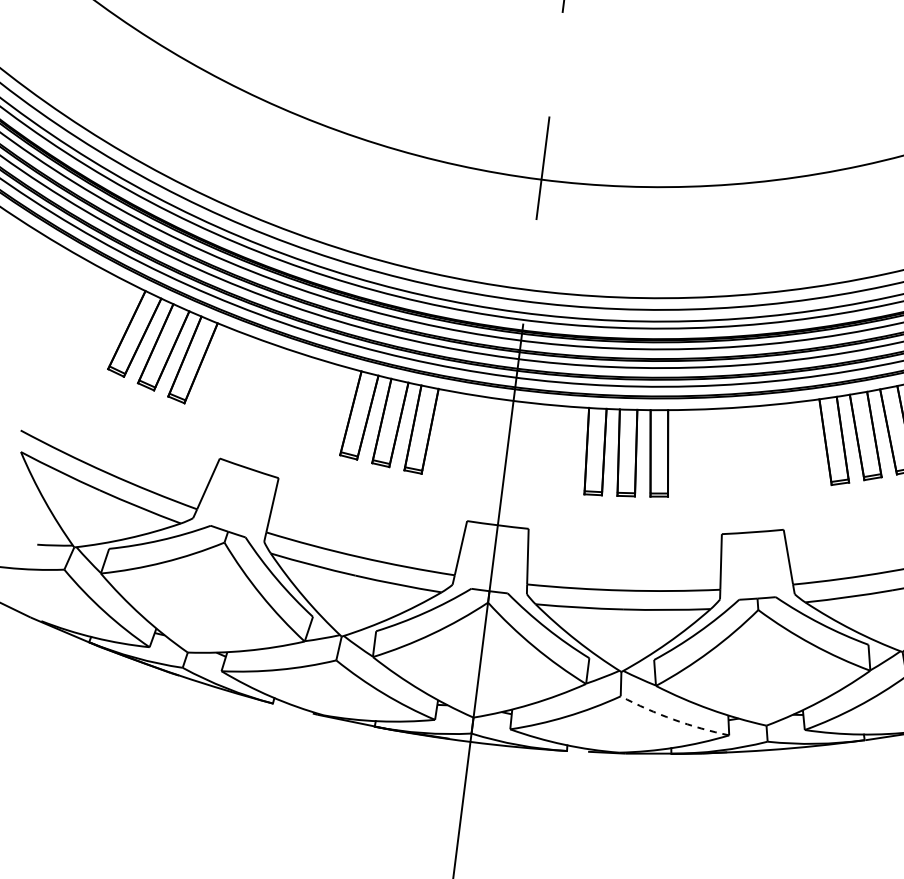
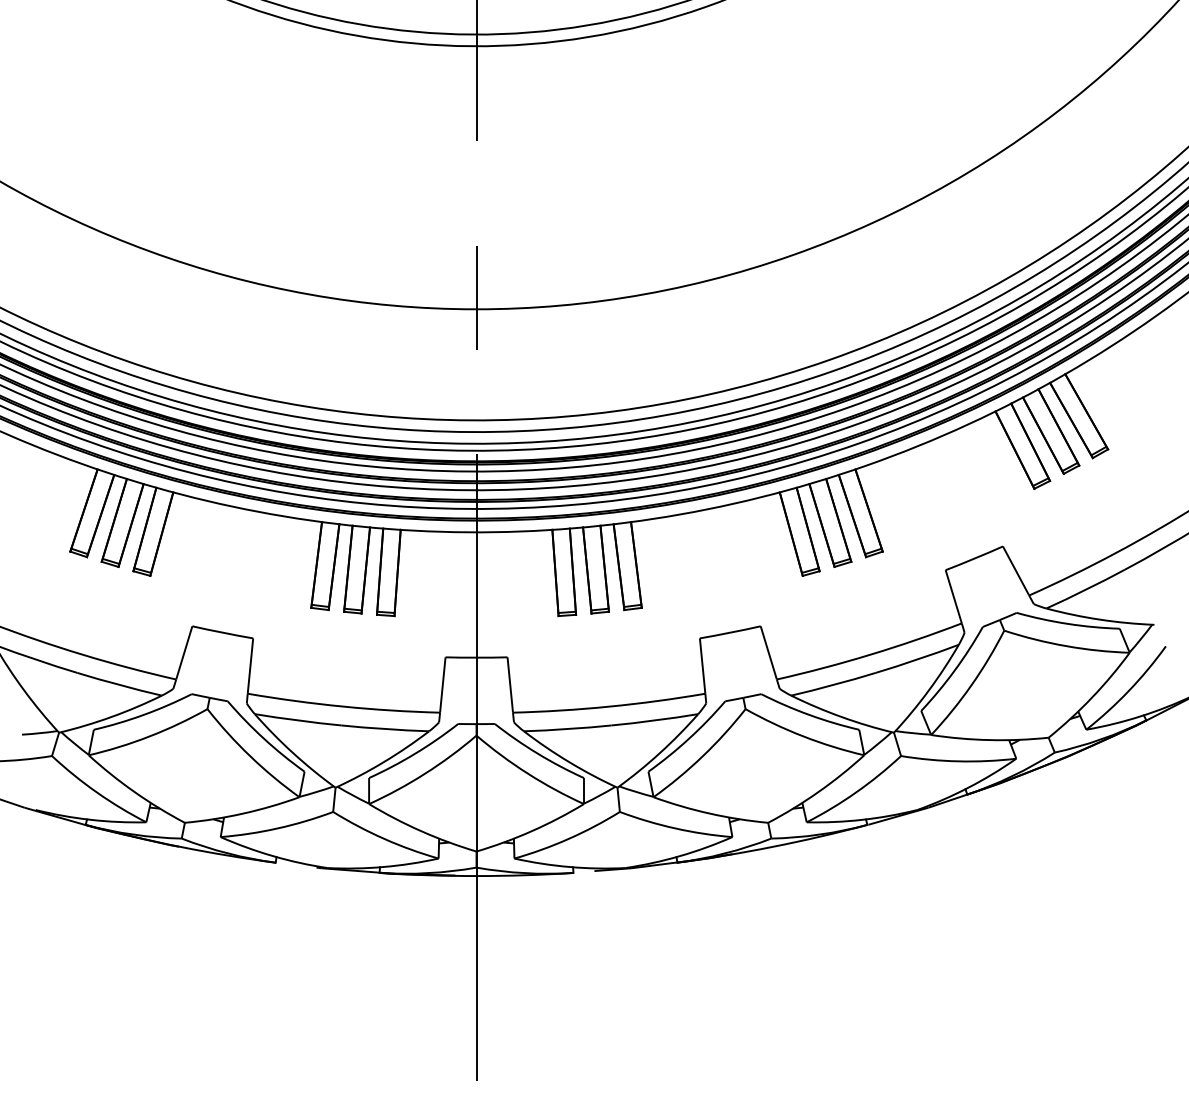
arc: (673, 719) -> (675, 828), dashed -> solid

